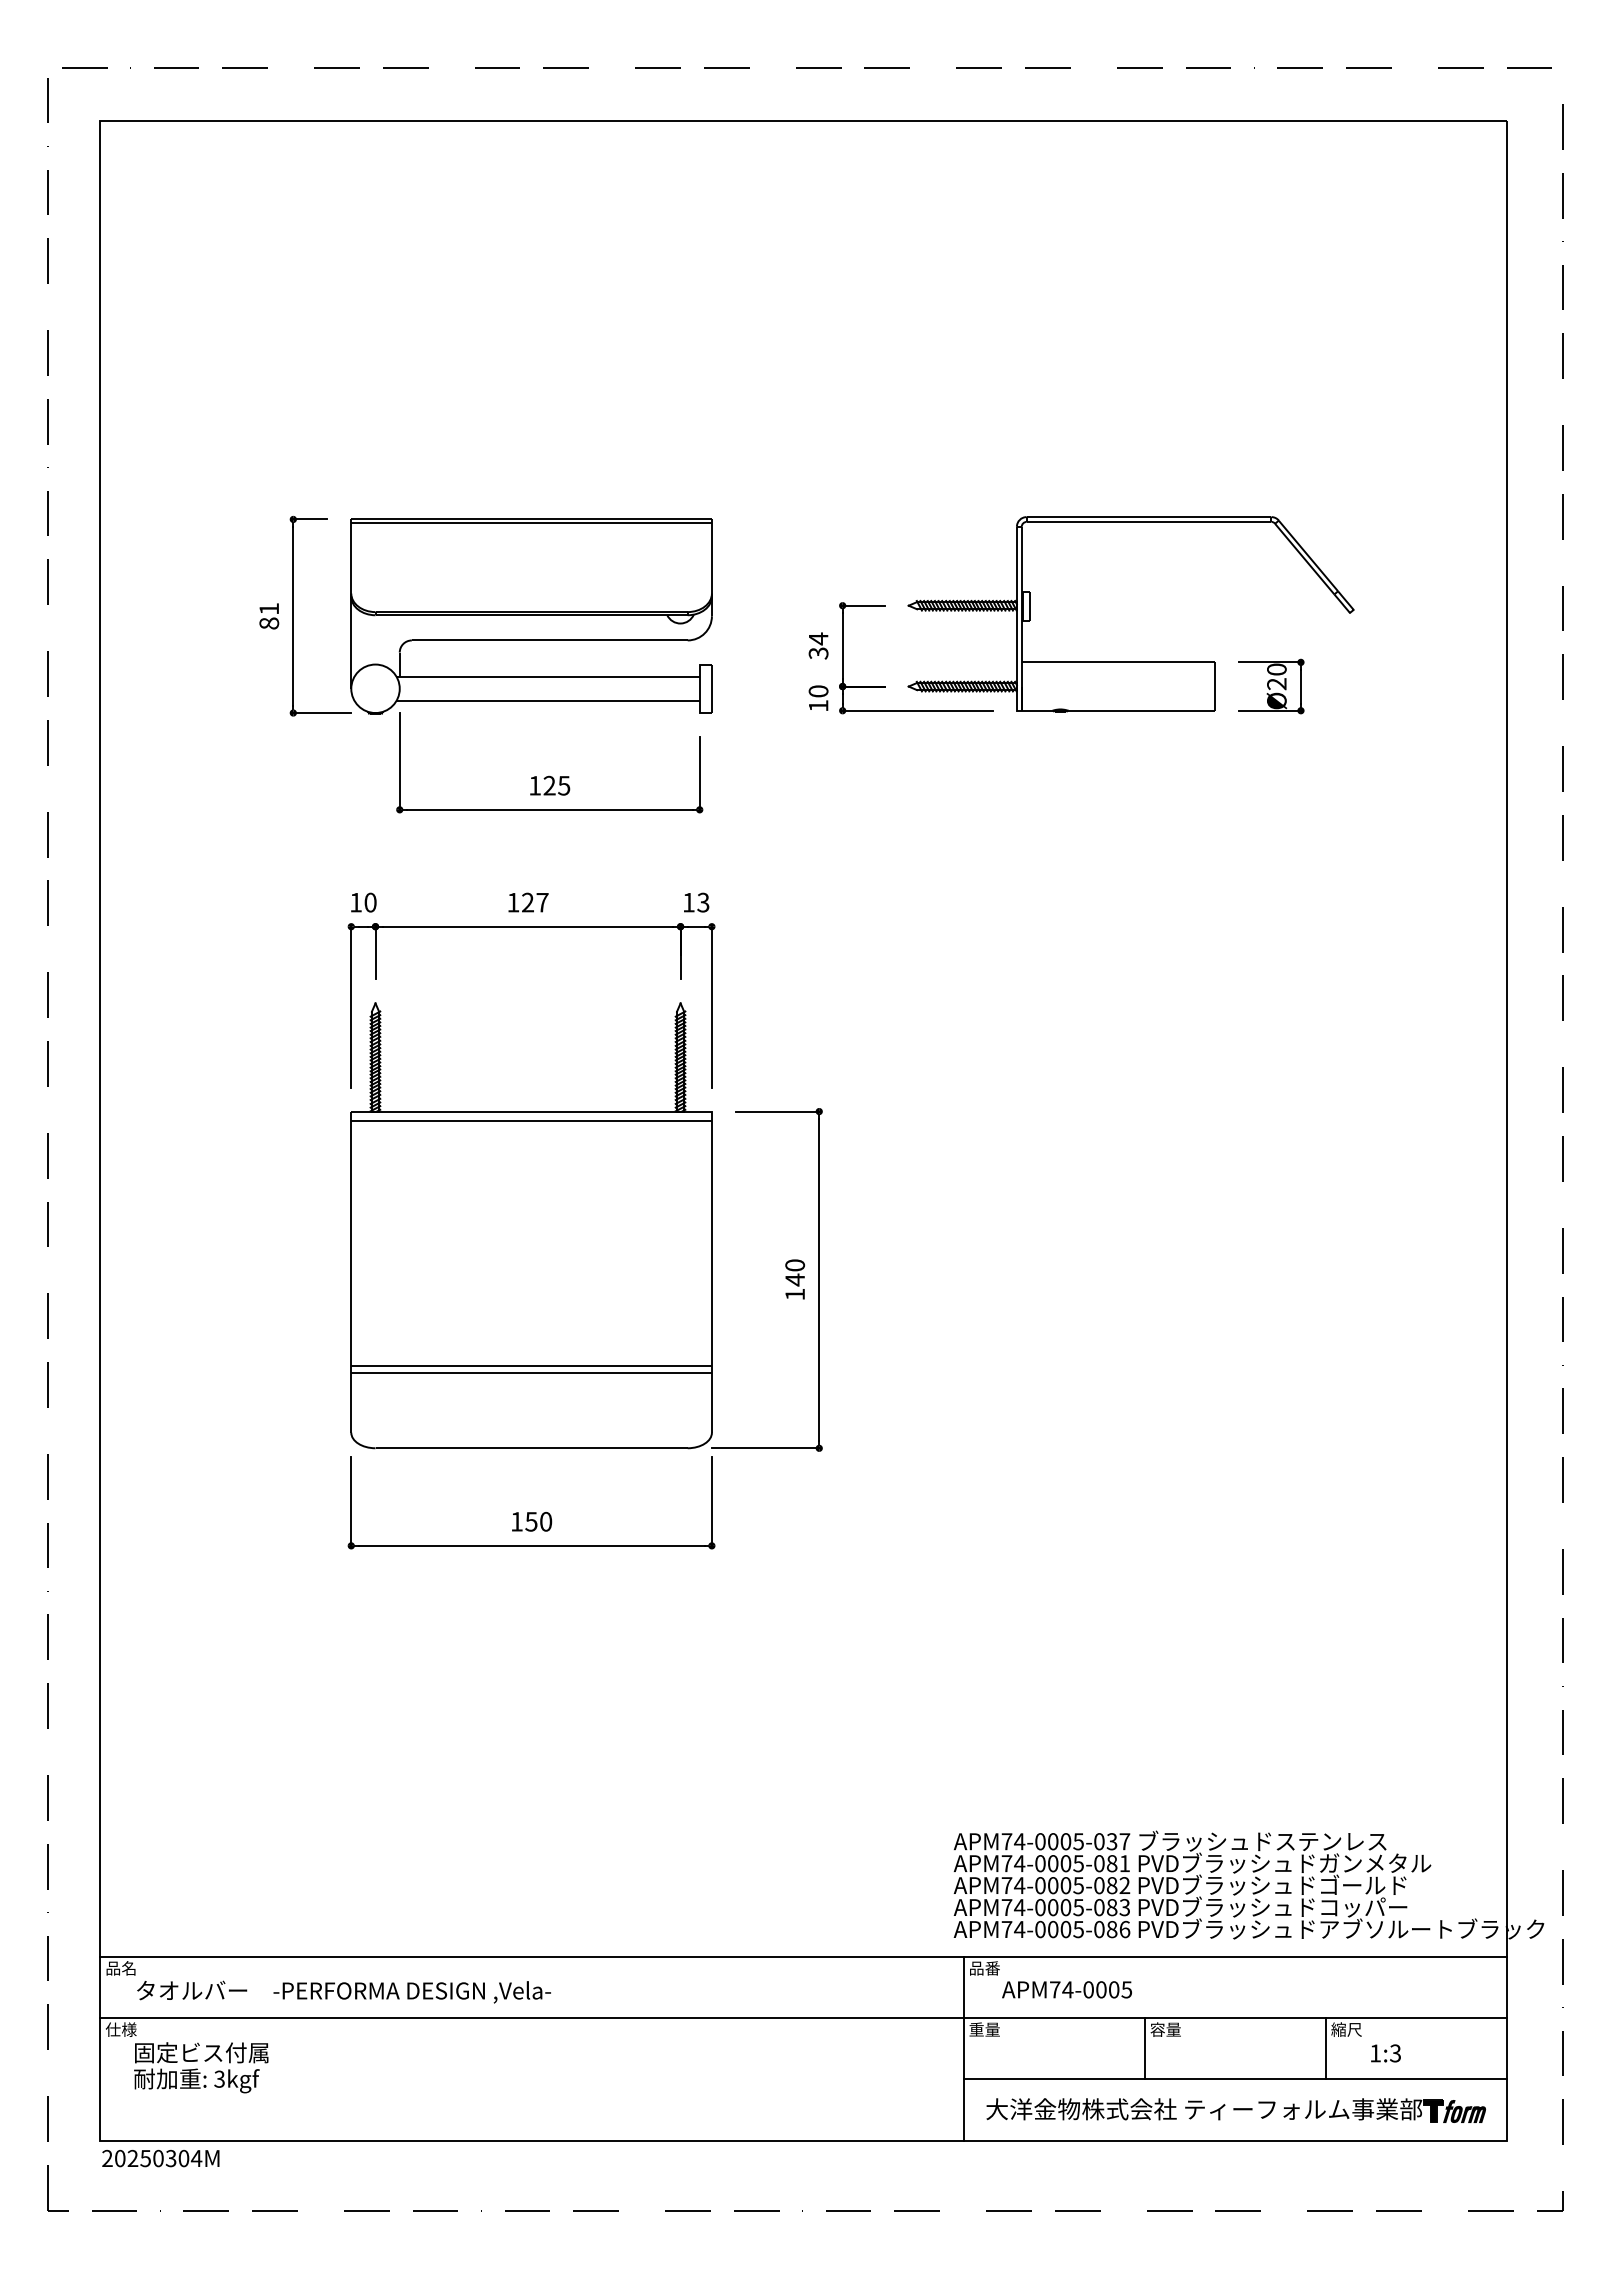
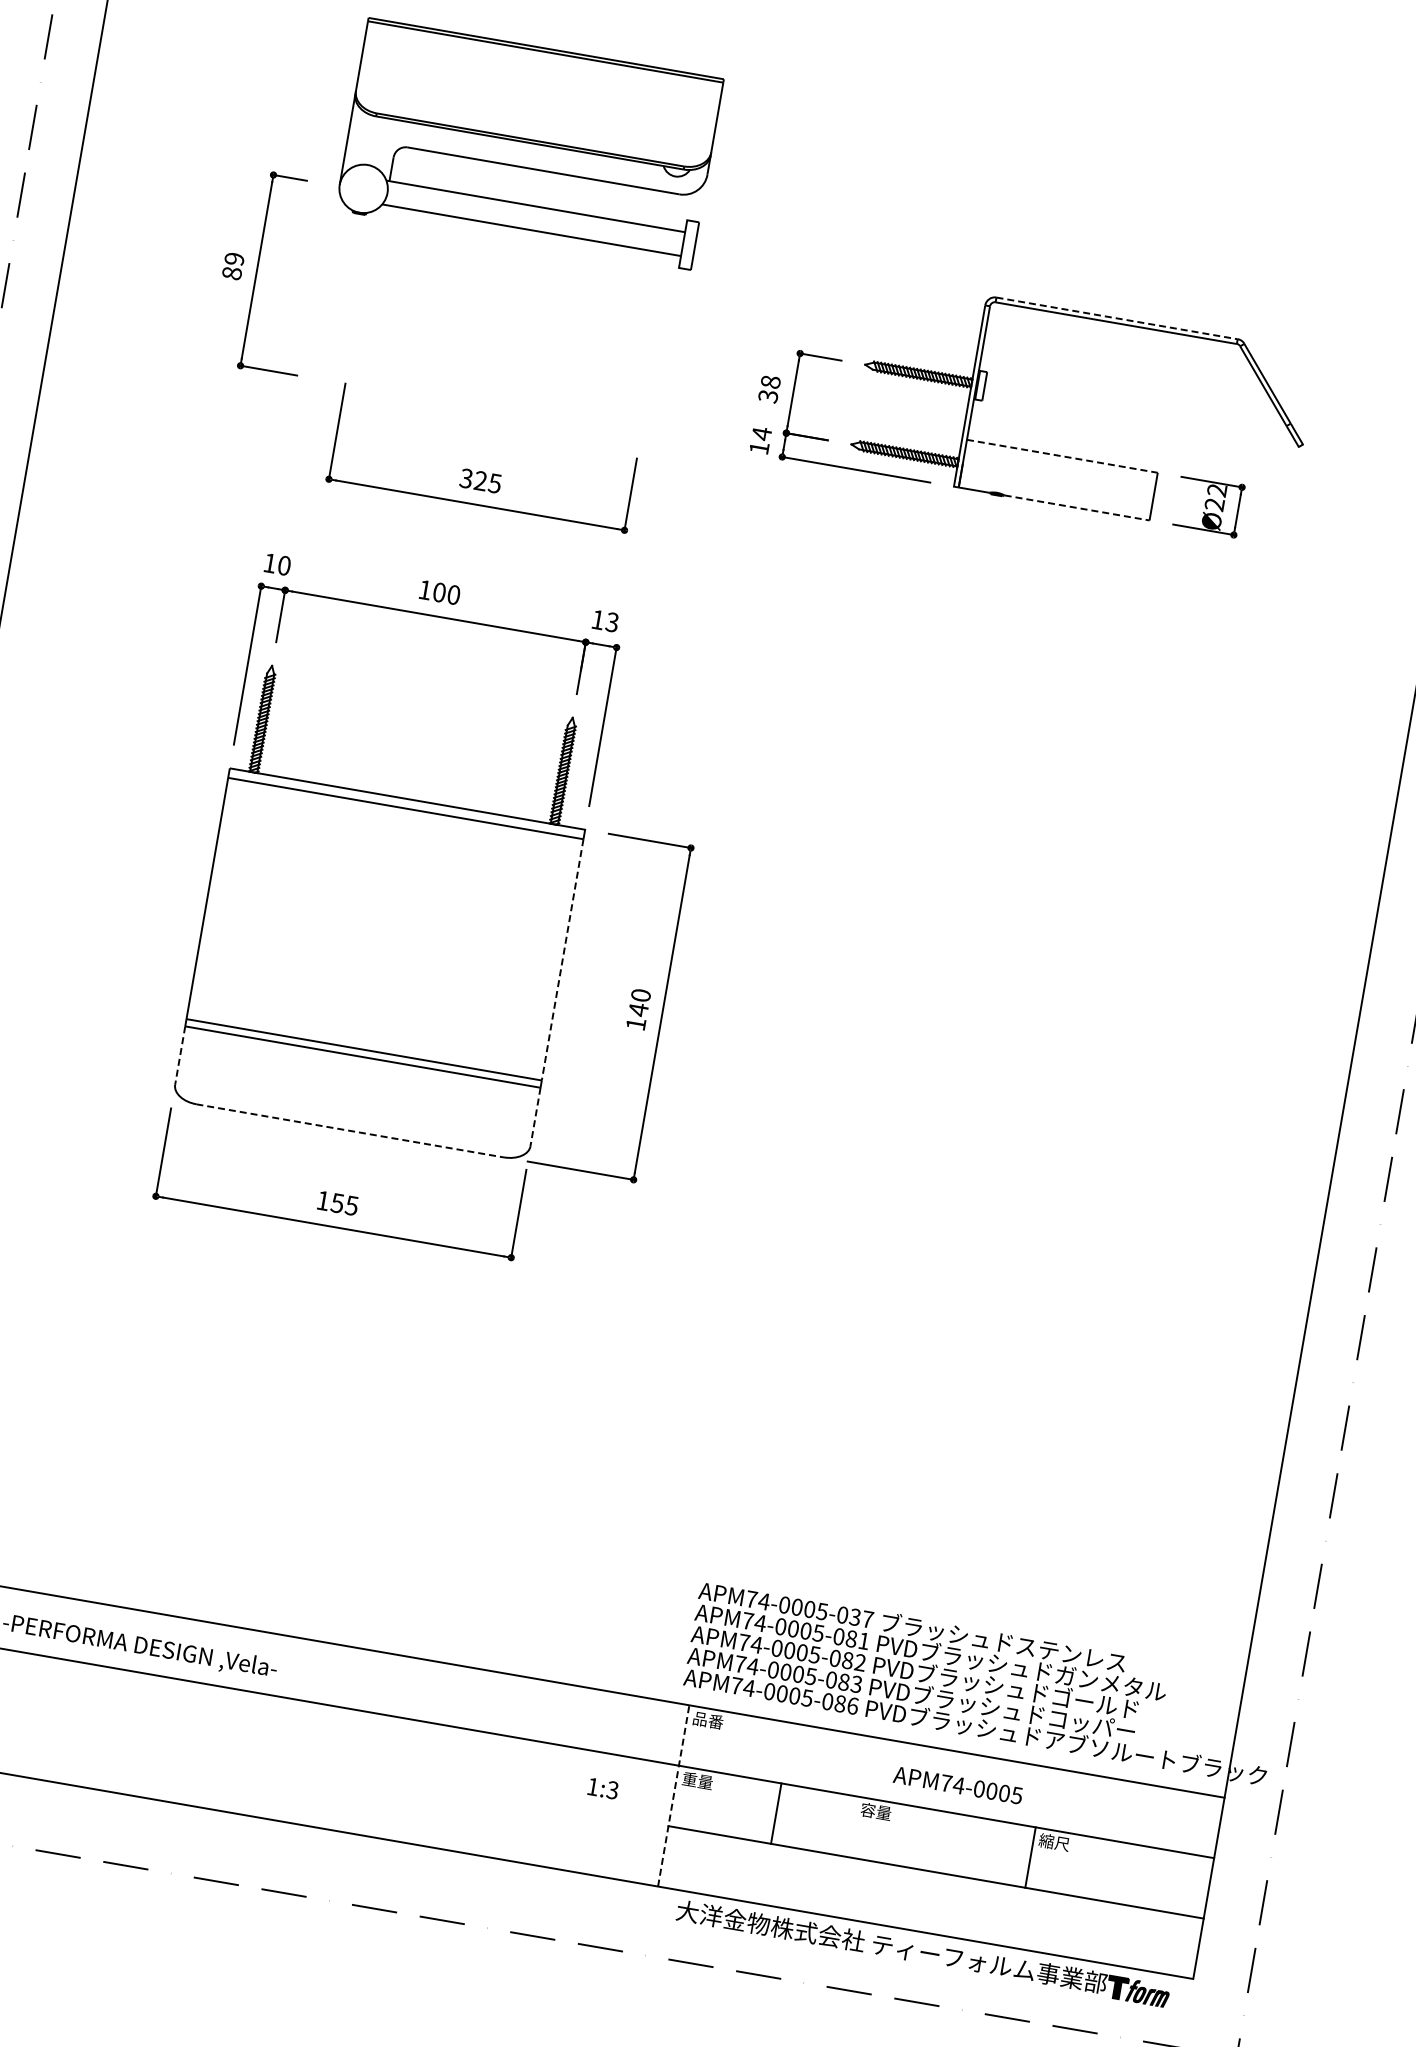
line: (1149, 517) -> (1117, 318), solid -> dashed
text: (269, 608) -> (234, 258), 81 -> 89
part: (531, 616) -> (529, 144), moved
text: (818, 638) -> (770, 381), 34 -> 38
line: (1118, 662) -> (1062, 456), solid -> dashed
text: (1276, 669) -> (1216, 490), Ø20 -> Ø22
text: (818, 691) -> (761, 433), 10 -> 14
line: (1141, 710) -> (1076, 507), solid -> dashed
text: (534, 785) -> (465, 478), 125 -> 325
text: (535, 902) -> (446, 593), 127 -> 100
line: (711, 1244) -> (562, 960), solid -> dashed
line: (351, 1403) -> (180, 1056), solid -> dashed
line: (711, 1403) -> (535, 1117), solid -> dashed
line: (532, 1448) -> (351, 1131), solid -> dashed
text: (545, 1521) -> (351, 1205), 150 -> 155
text: (1066, 1989) -> (957, 1784), moved
line: (963, 2048) -> (673, 1795), solid -> dashed
line: (1144, 2048) -> (776, 1813), moved
text: (1385, 2053) -> (602, 1788), moved
part: (1235, 2110) -> (922, 1953), moved

